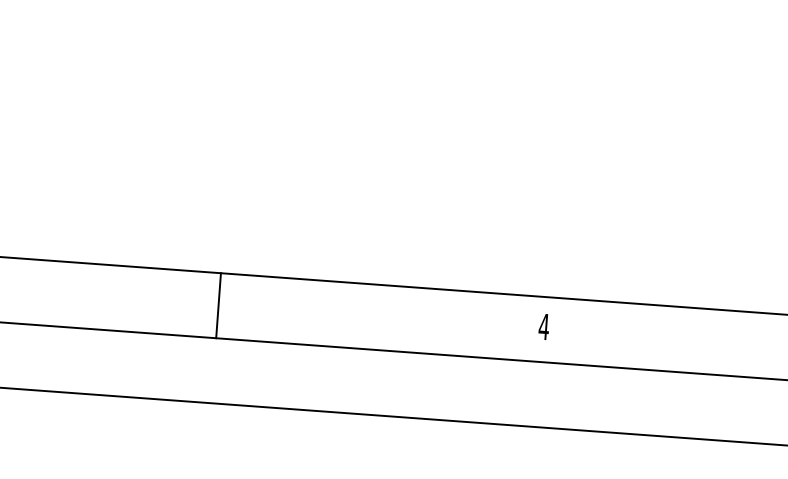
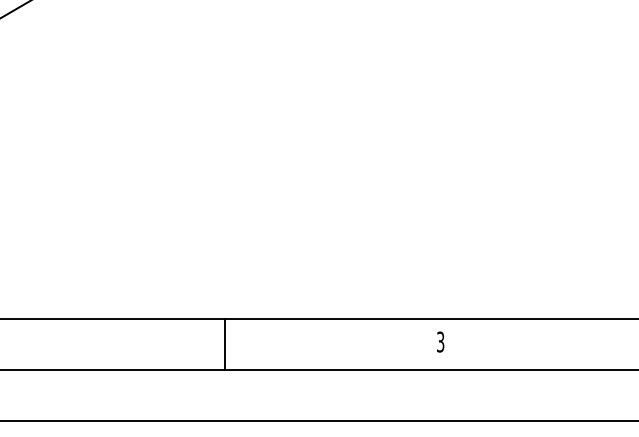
line: (219, 304) -> (225, 343), moved
text: (543, 326) -> (440, 341), 4 -> 3

